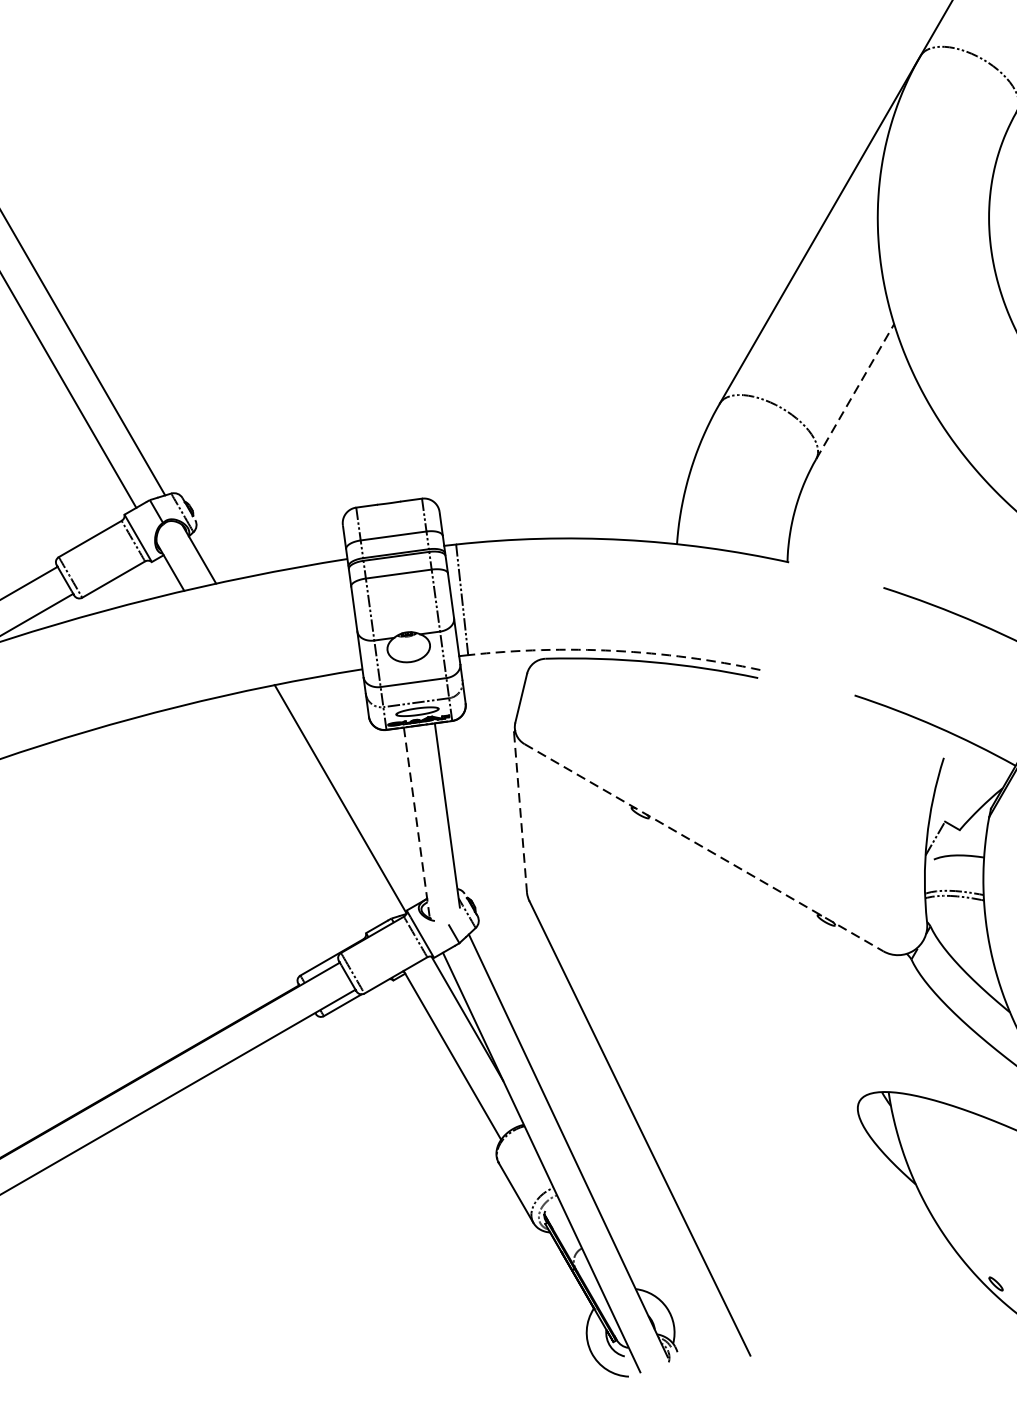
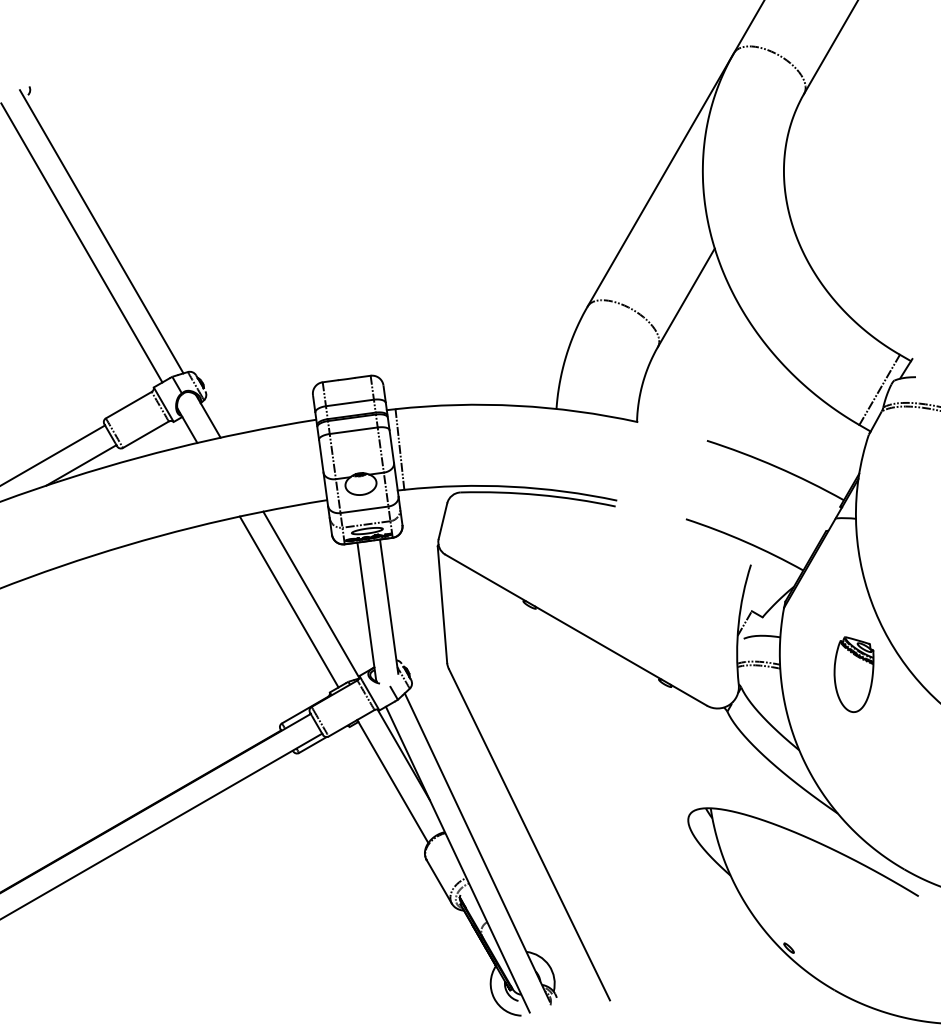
line: (855, 391) -> (686, 297), dashed -> solid
arc: (615, 650) -> (511, 486), dashed -> solid
line: (309, 808) -> (288, 601), added
line: (520, 812) -> (442, 604), dashed -> solid
line: (416, 823) -> (366, 612), dashed -> solid
line: (704, 848) -> (576, 630), dashed -> solid

